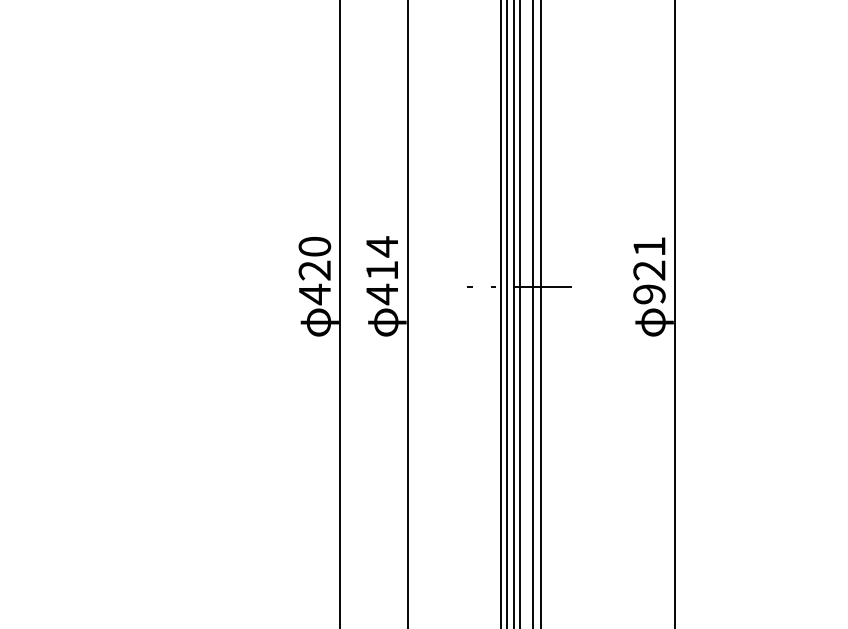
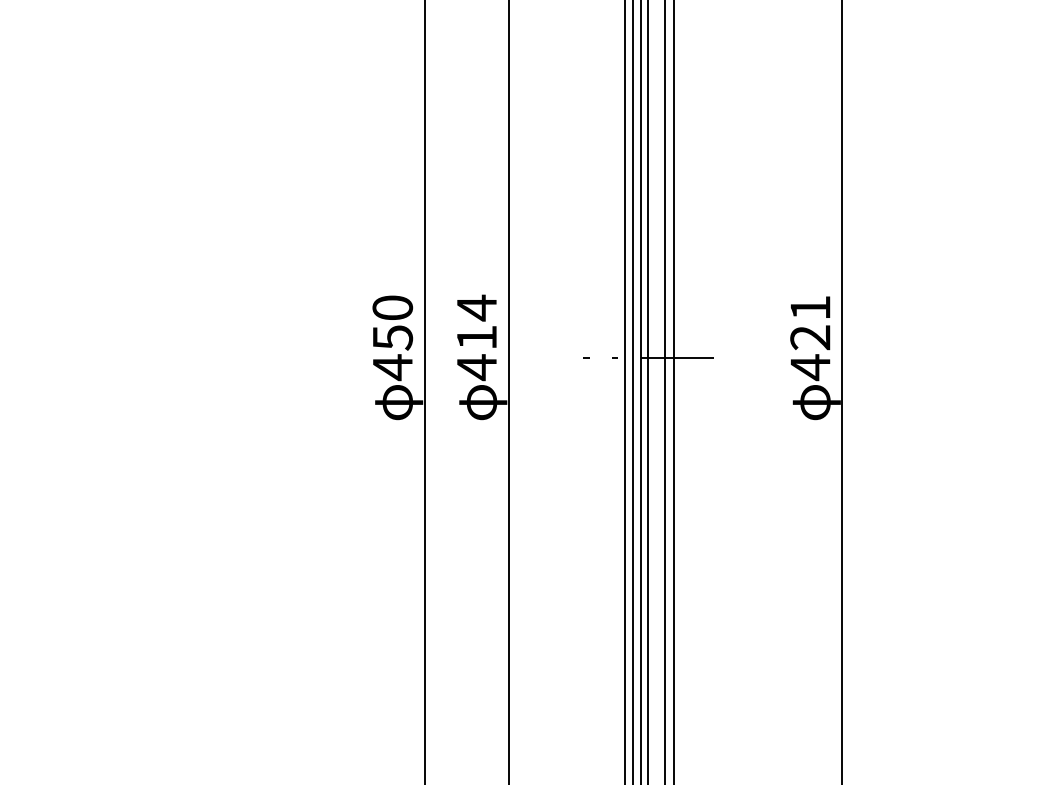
text: (314, 270) -> (392, 337), 420 -> 450
text: (649, 294) -> (810, 367), 921 -> 421

